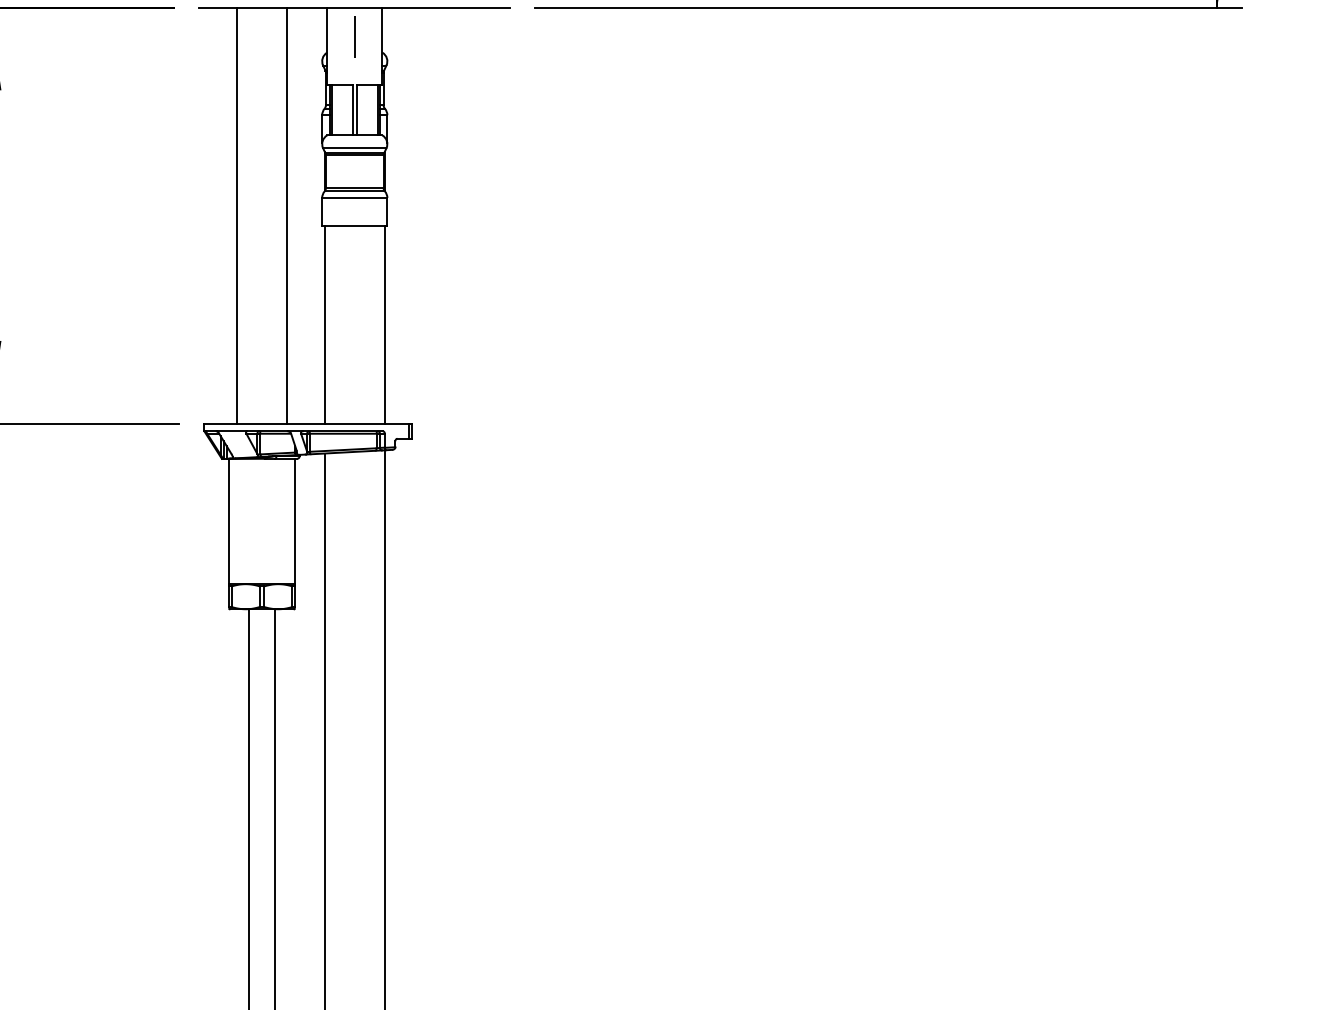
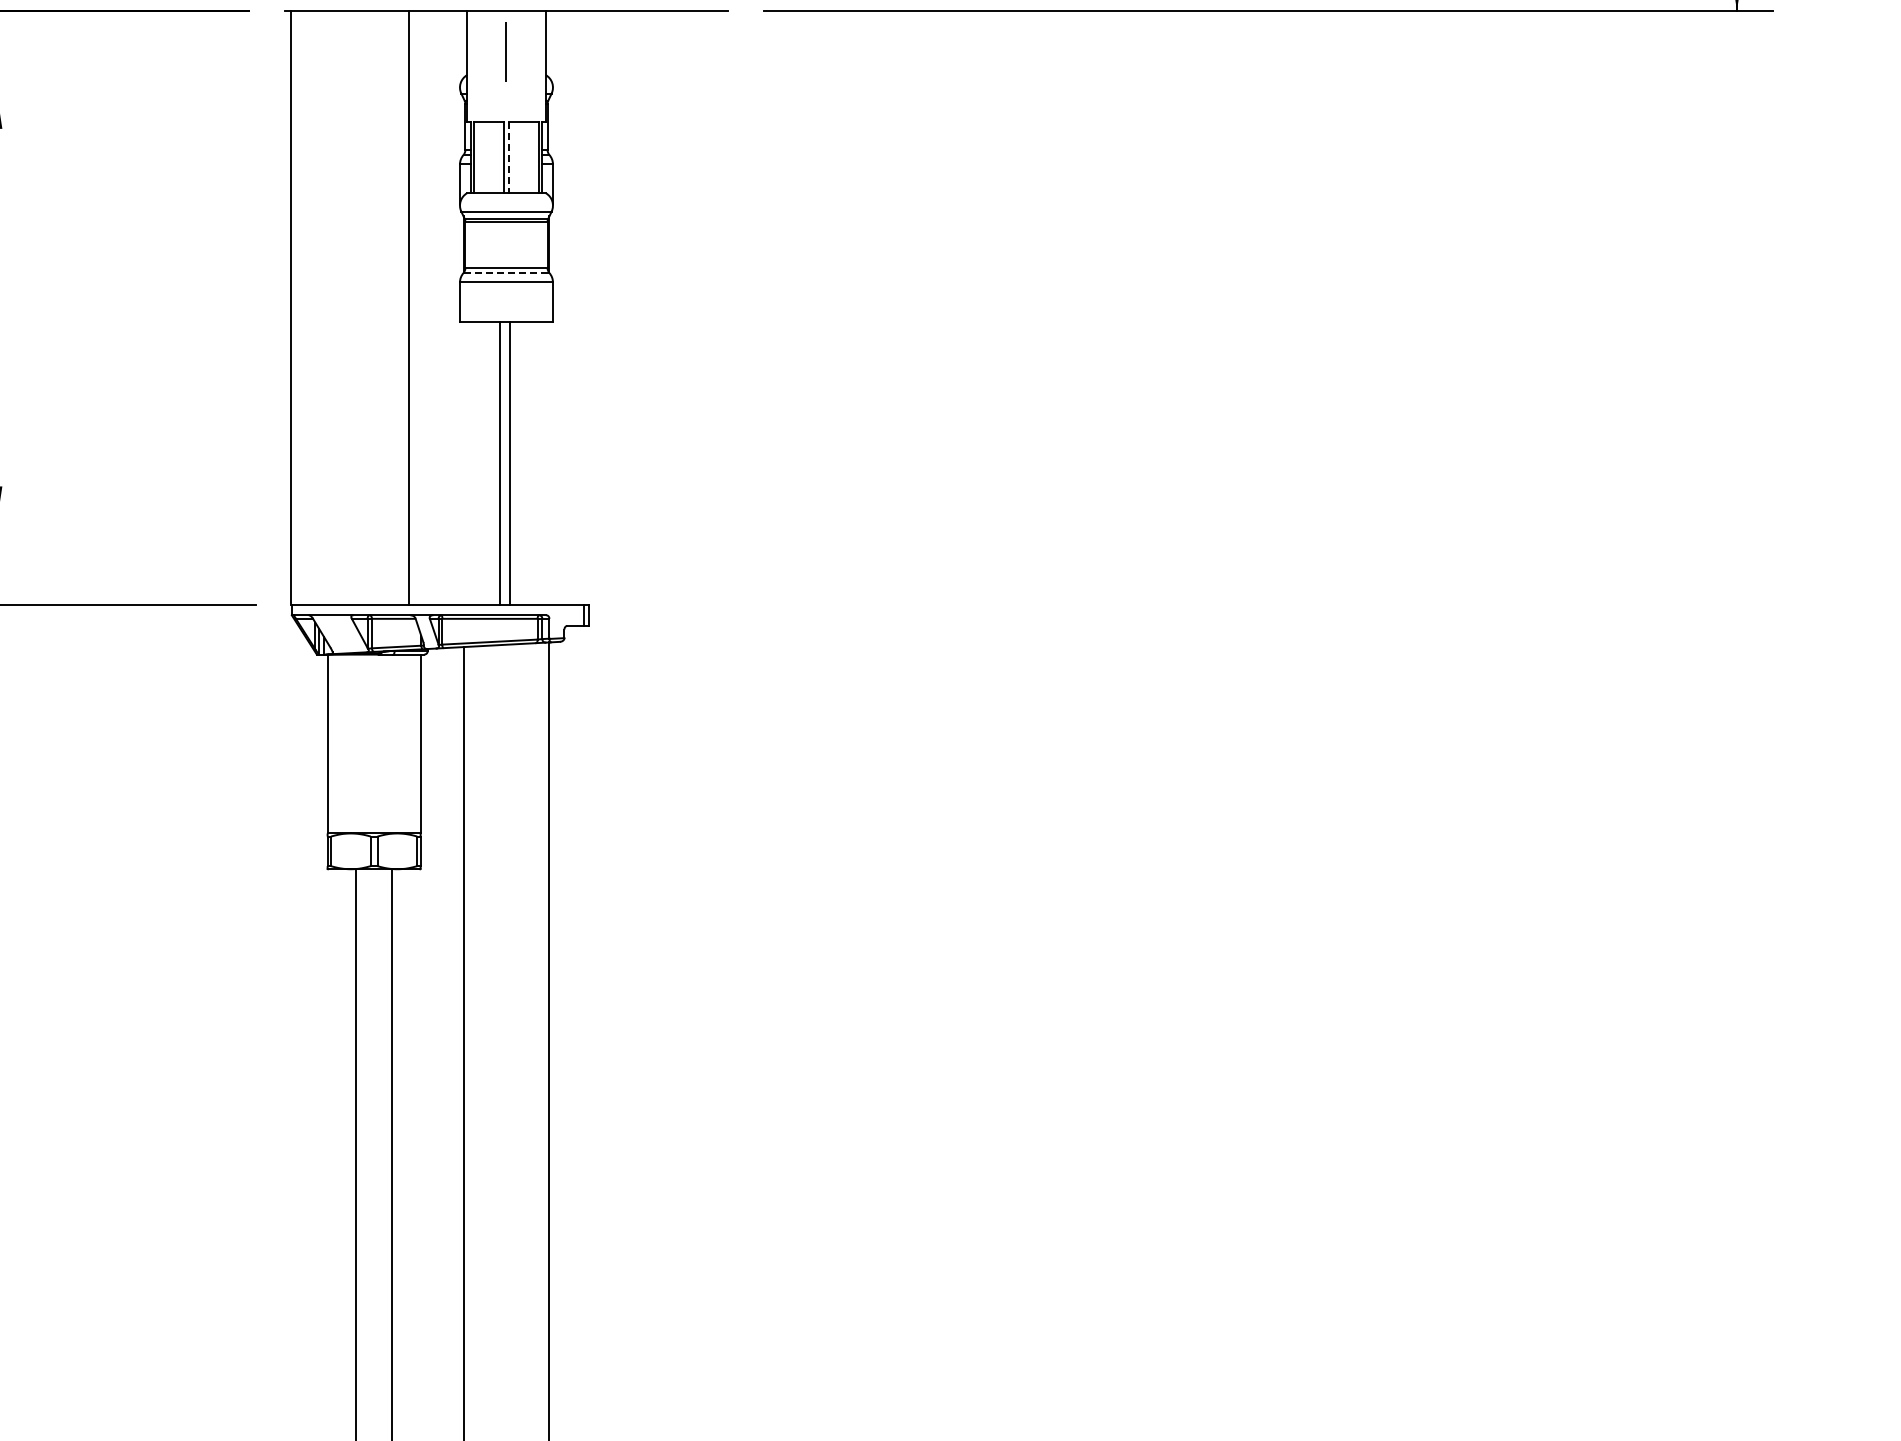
line: (356, 110) -> (509, 157), solid -> dashed
line: (354, 191) -> (506, 273), solid -> dashed
line: (237, 215) -> (291, 307), moved
line: (324, 324) -> (509, 462), moved
line: (384, 324) -> (500, 462), moved

